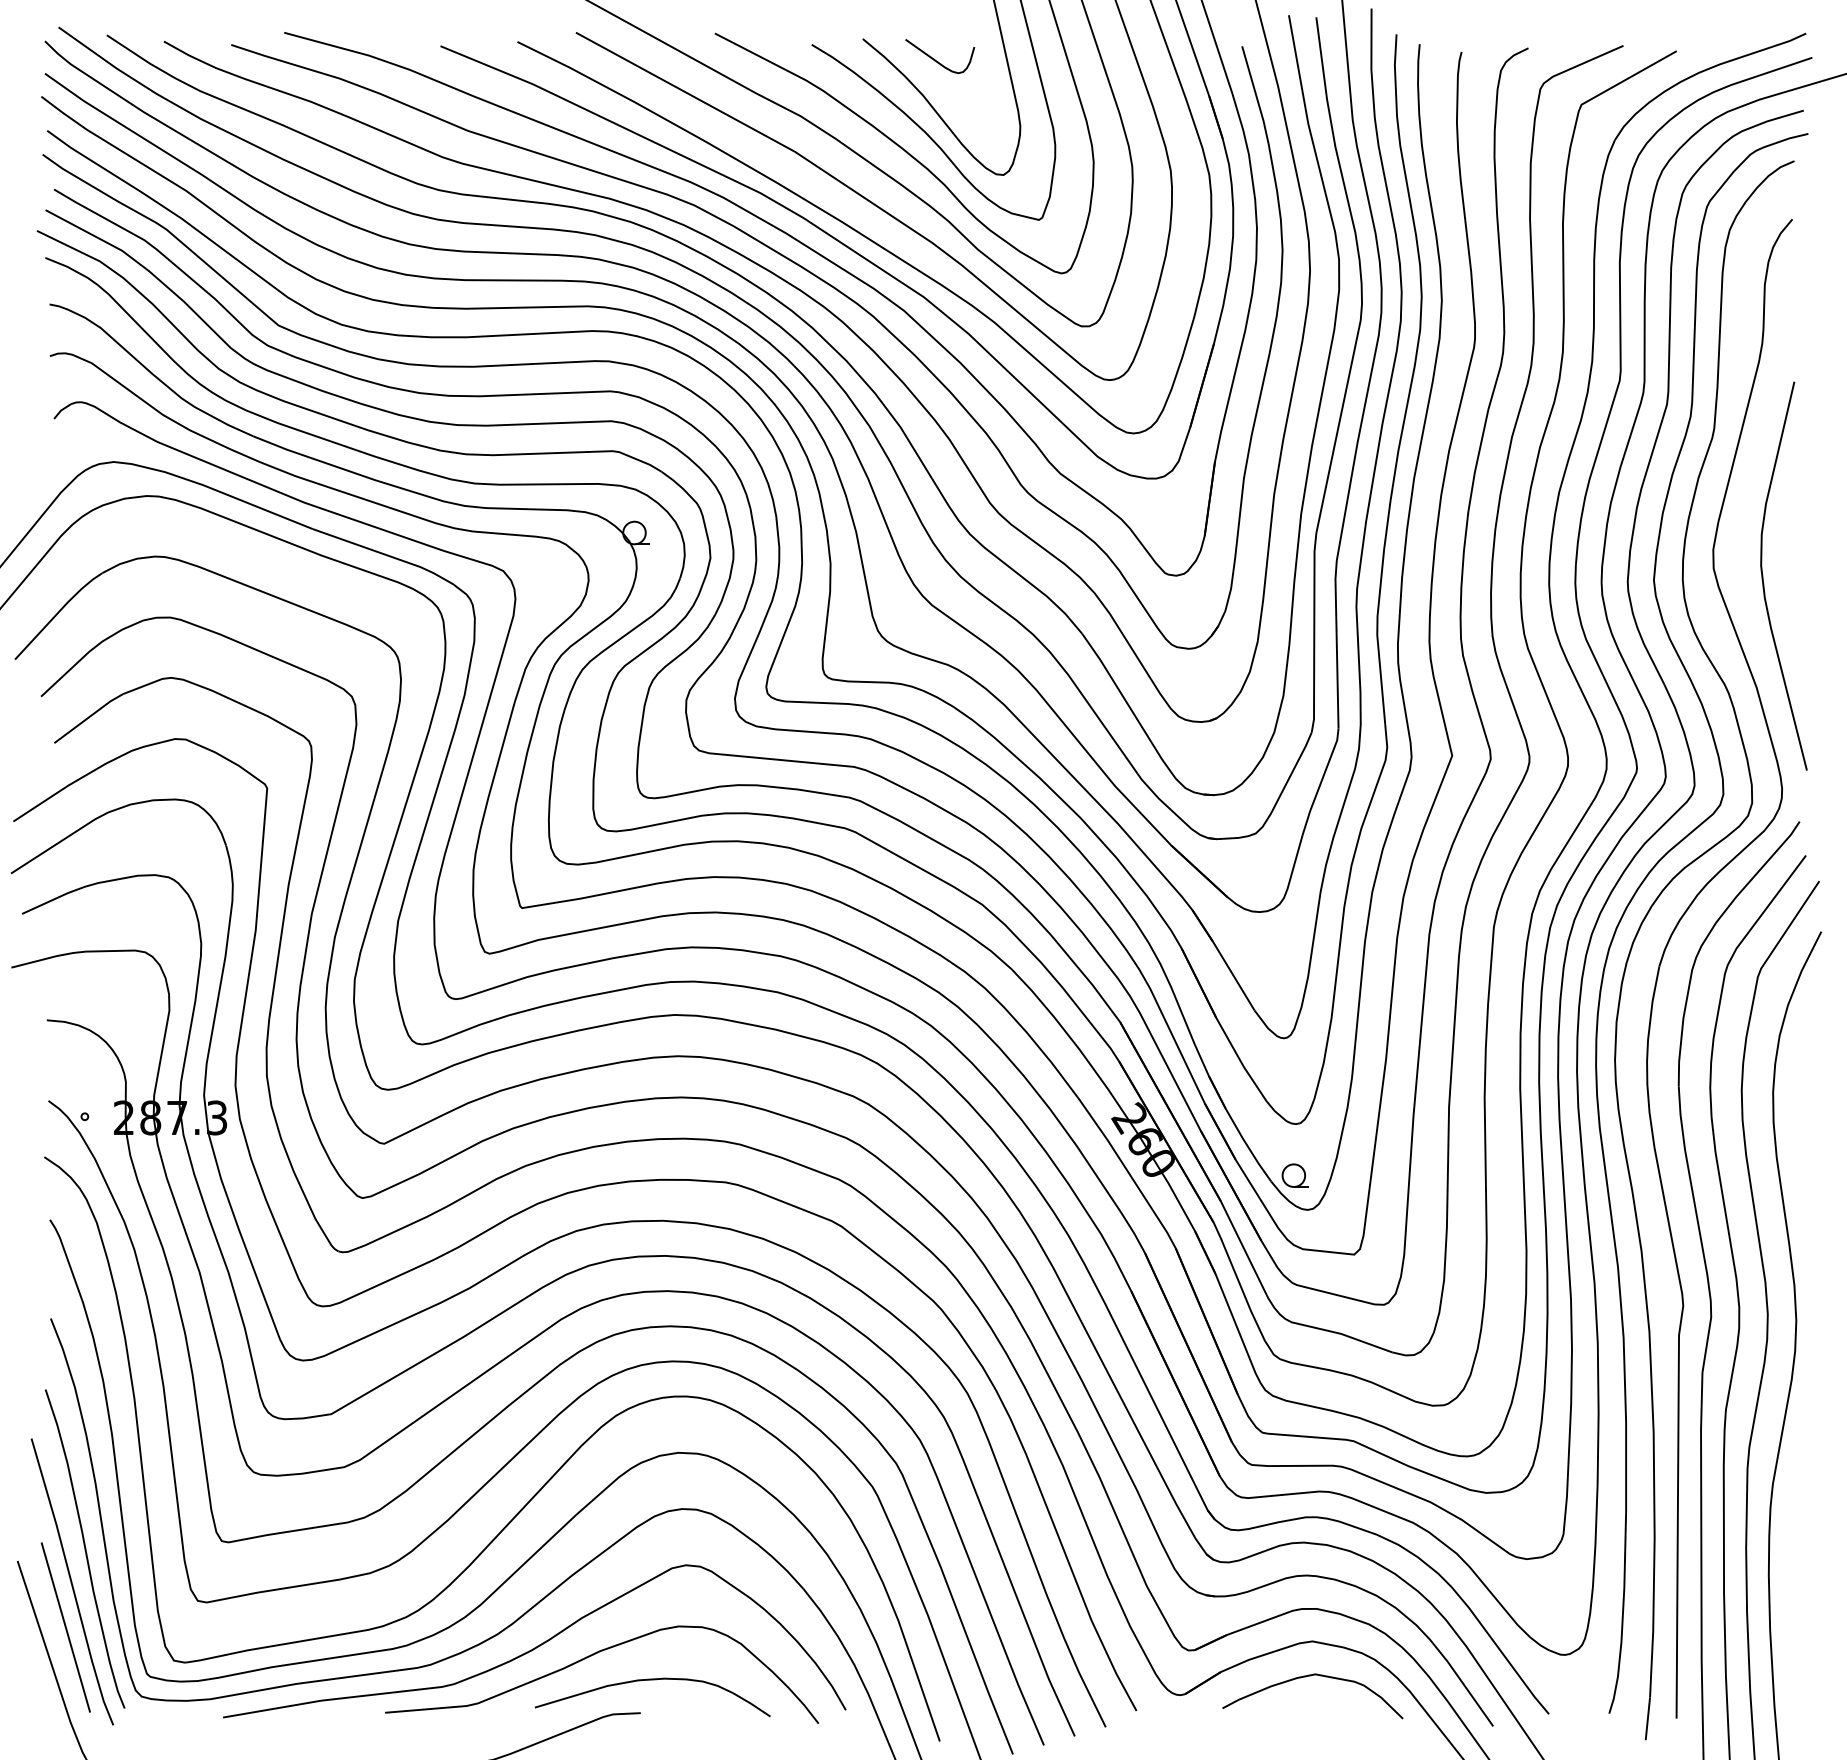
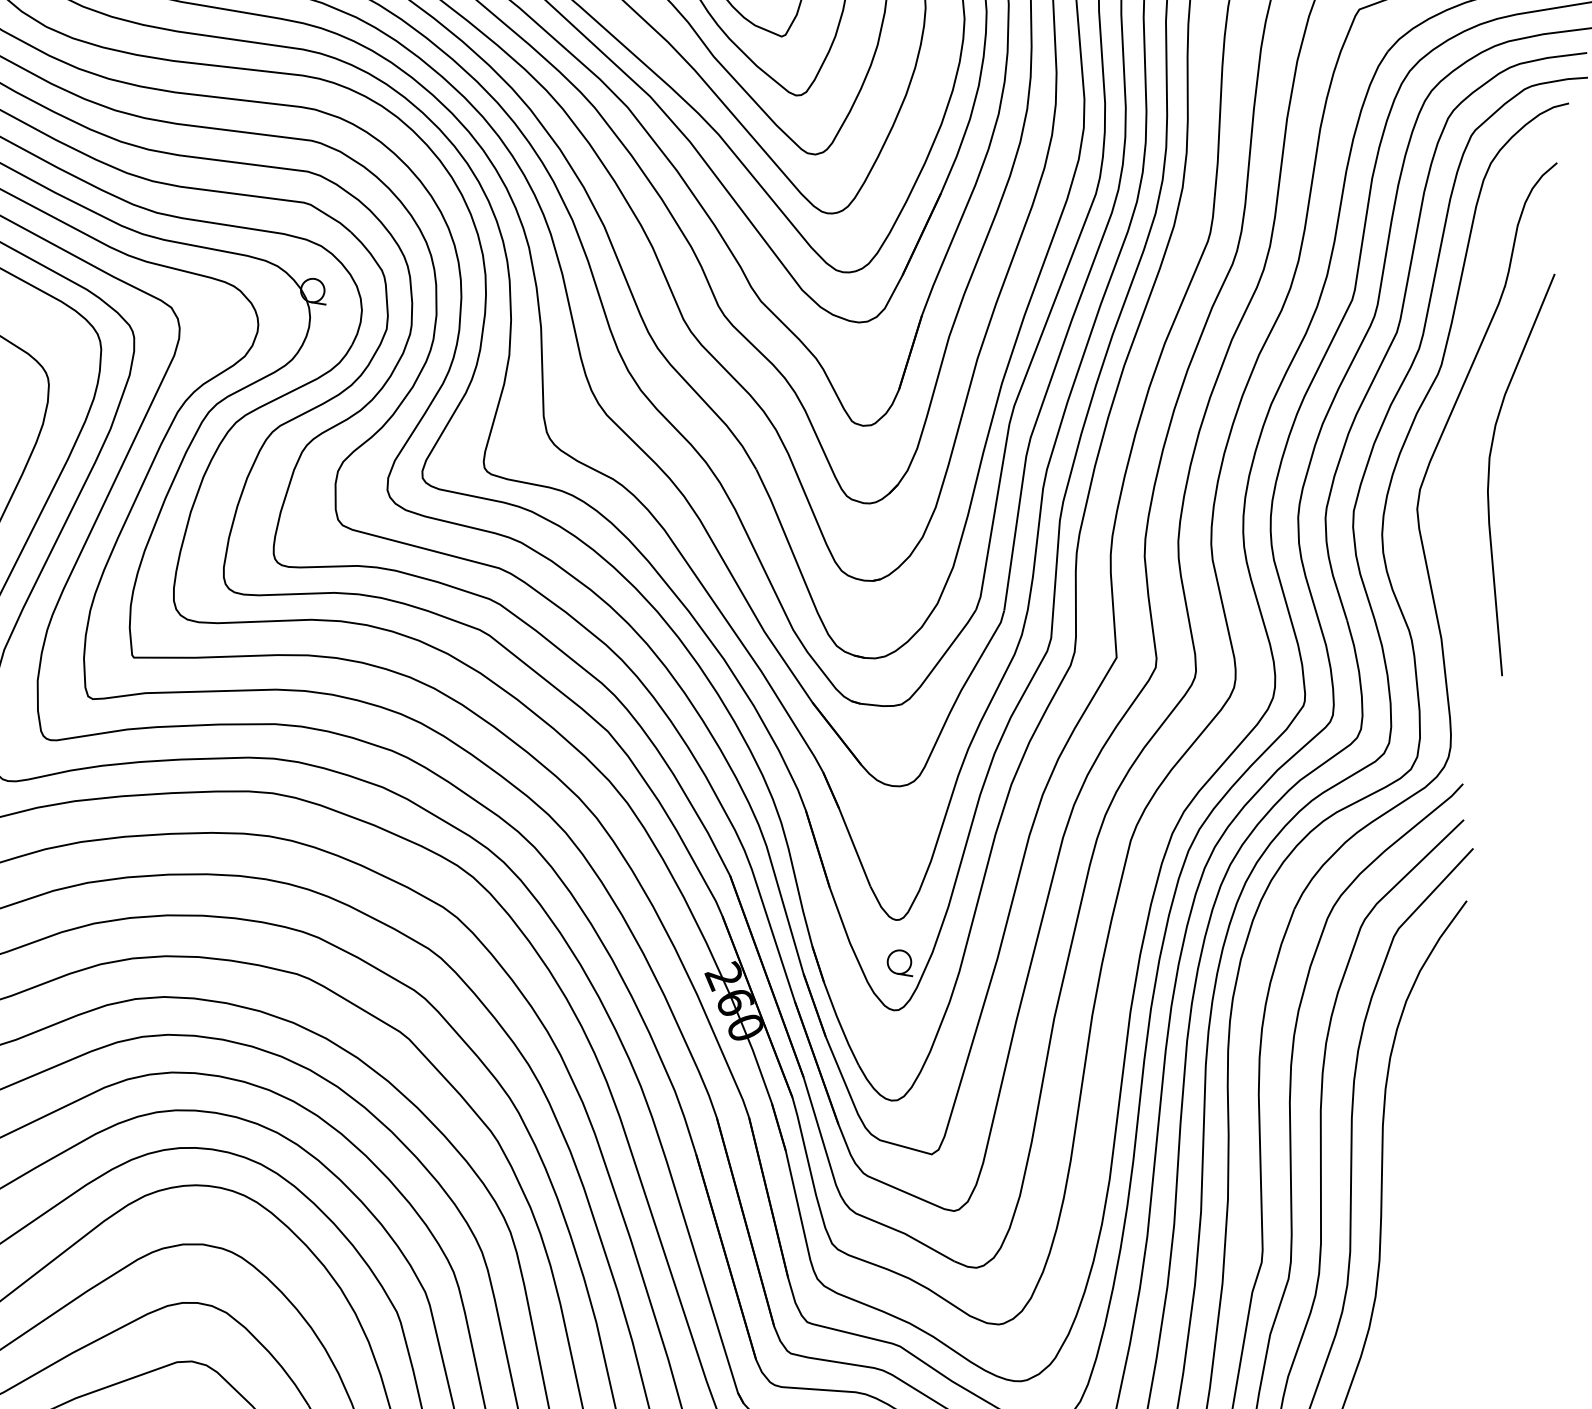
curve: (1763, 575) -> (1490, 468), moved
part: (1294, 1175) -> (900, 962), moved

